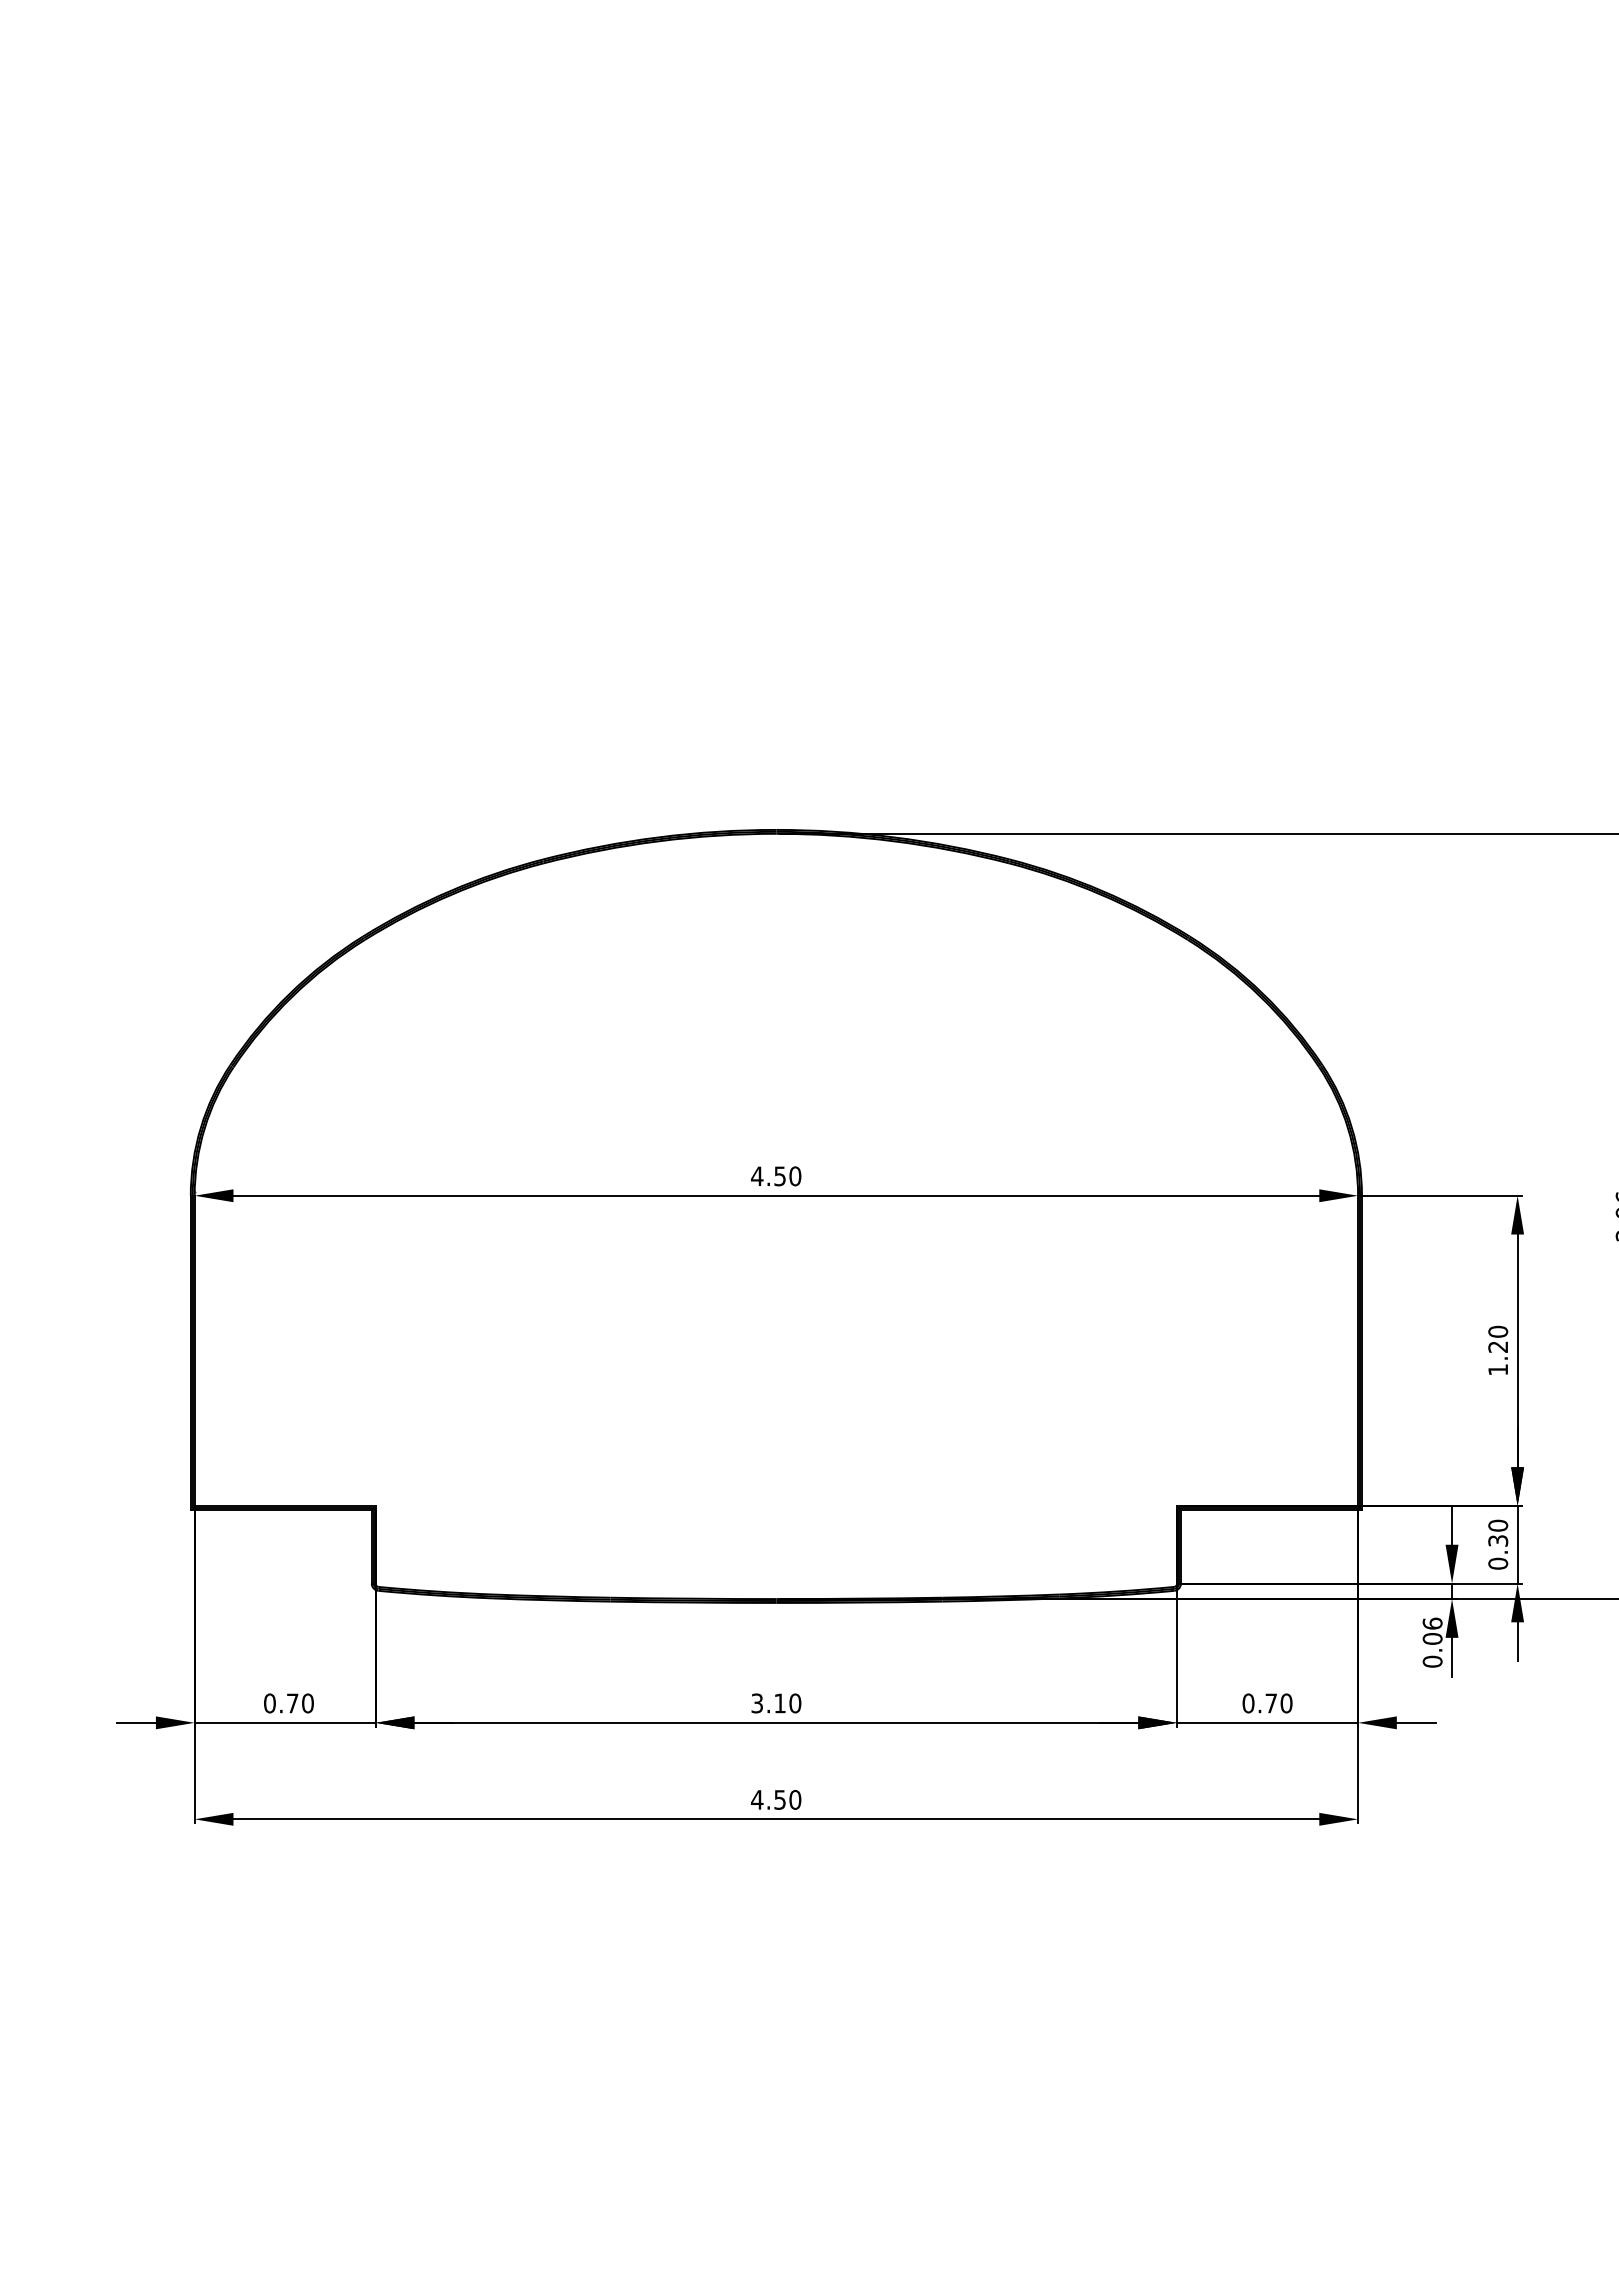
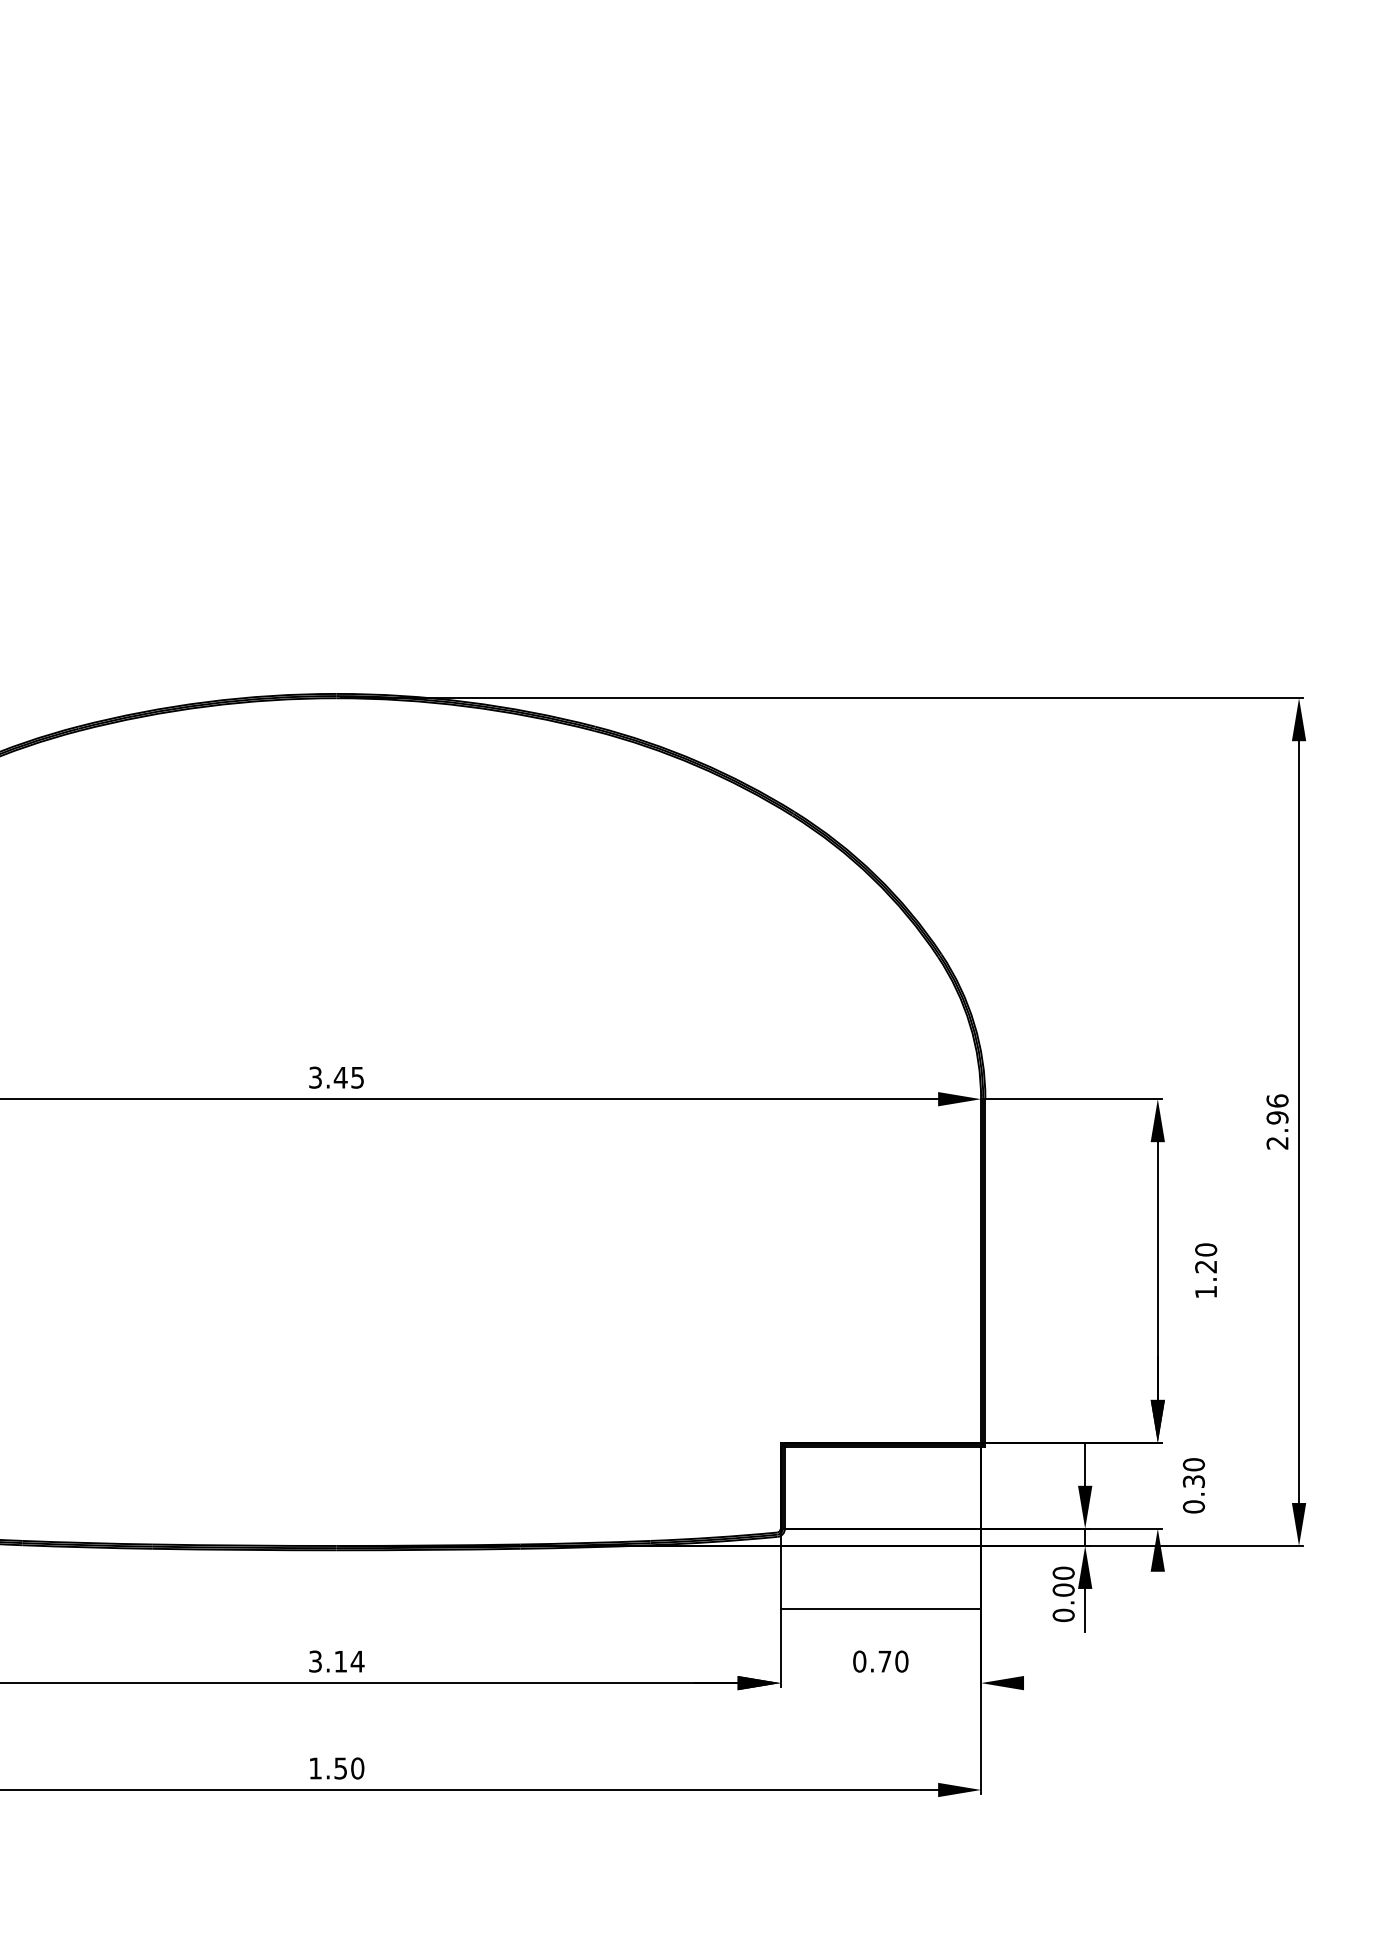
text: (776, 1176) -> (336, 1077), 4.50 -> 3.45
text: (1498, 1349) -> (1206, 1269), moved
text: (1498, 1544) -> (1194, 1485), moved
line: (1517, 1544) -> (1157, 1485), removed
text: (1432, 1623) -> (1063, 1573), 0.06 -> 0.00
line: (1517, 1641) -> (1157, 1592), removed
text: (795, 1703) -> (357, 1661), 3.10 -> 3.14
line: (1267, 1722) -> (880, 1608), moved
line: (1415, 1722) -> (1044, 1682), removed
text: (757, 1799) -> (315, 1768), 4.50 -> 1.50

